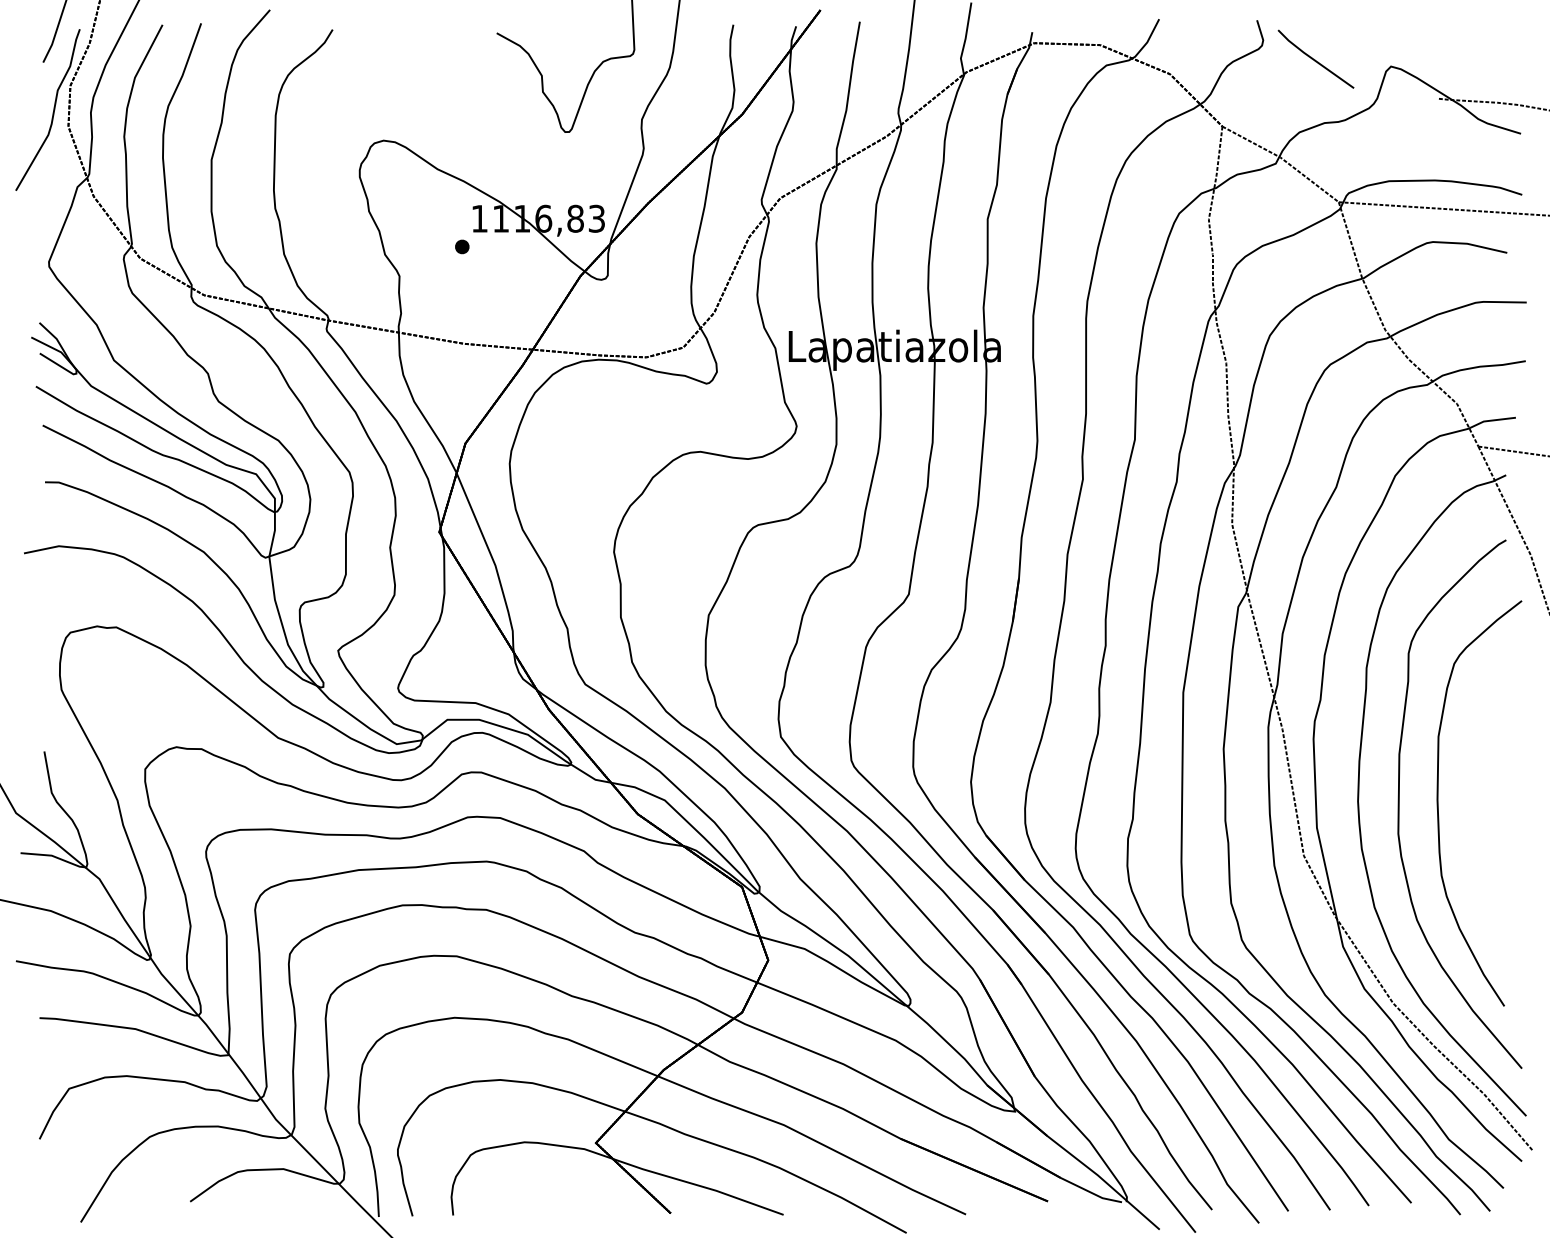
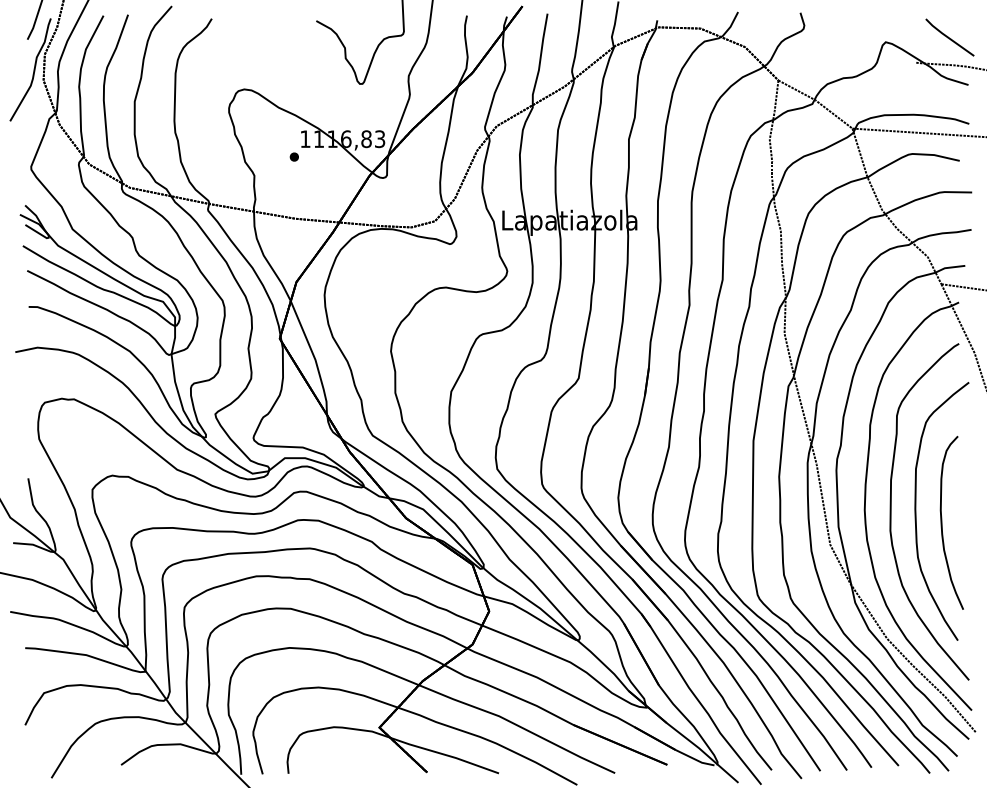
line: (1315, 59) -> (949, 37), moved
curve: (1480, 820) -> (942, 522), added

